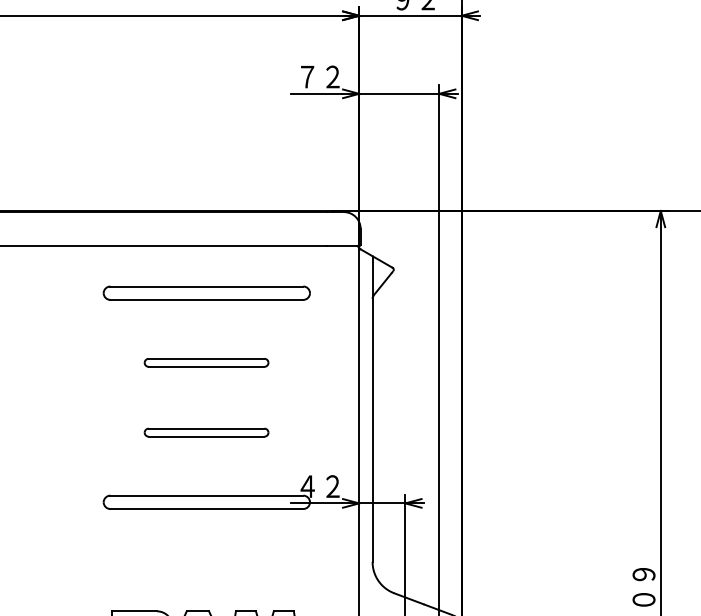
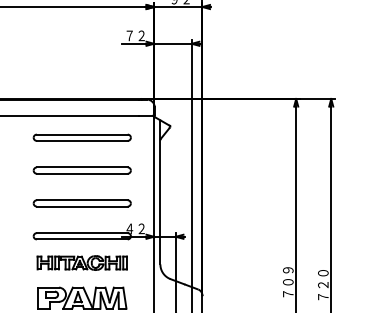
part: (205, 362) -> (81, 170), size x1.67
part: (205, 432) -> (81, 203), size x1.67
part: (205, 557) -> (81, 262), added

